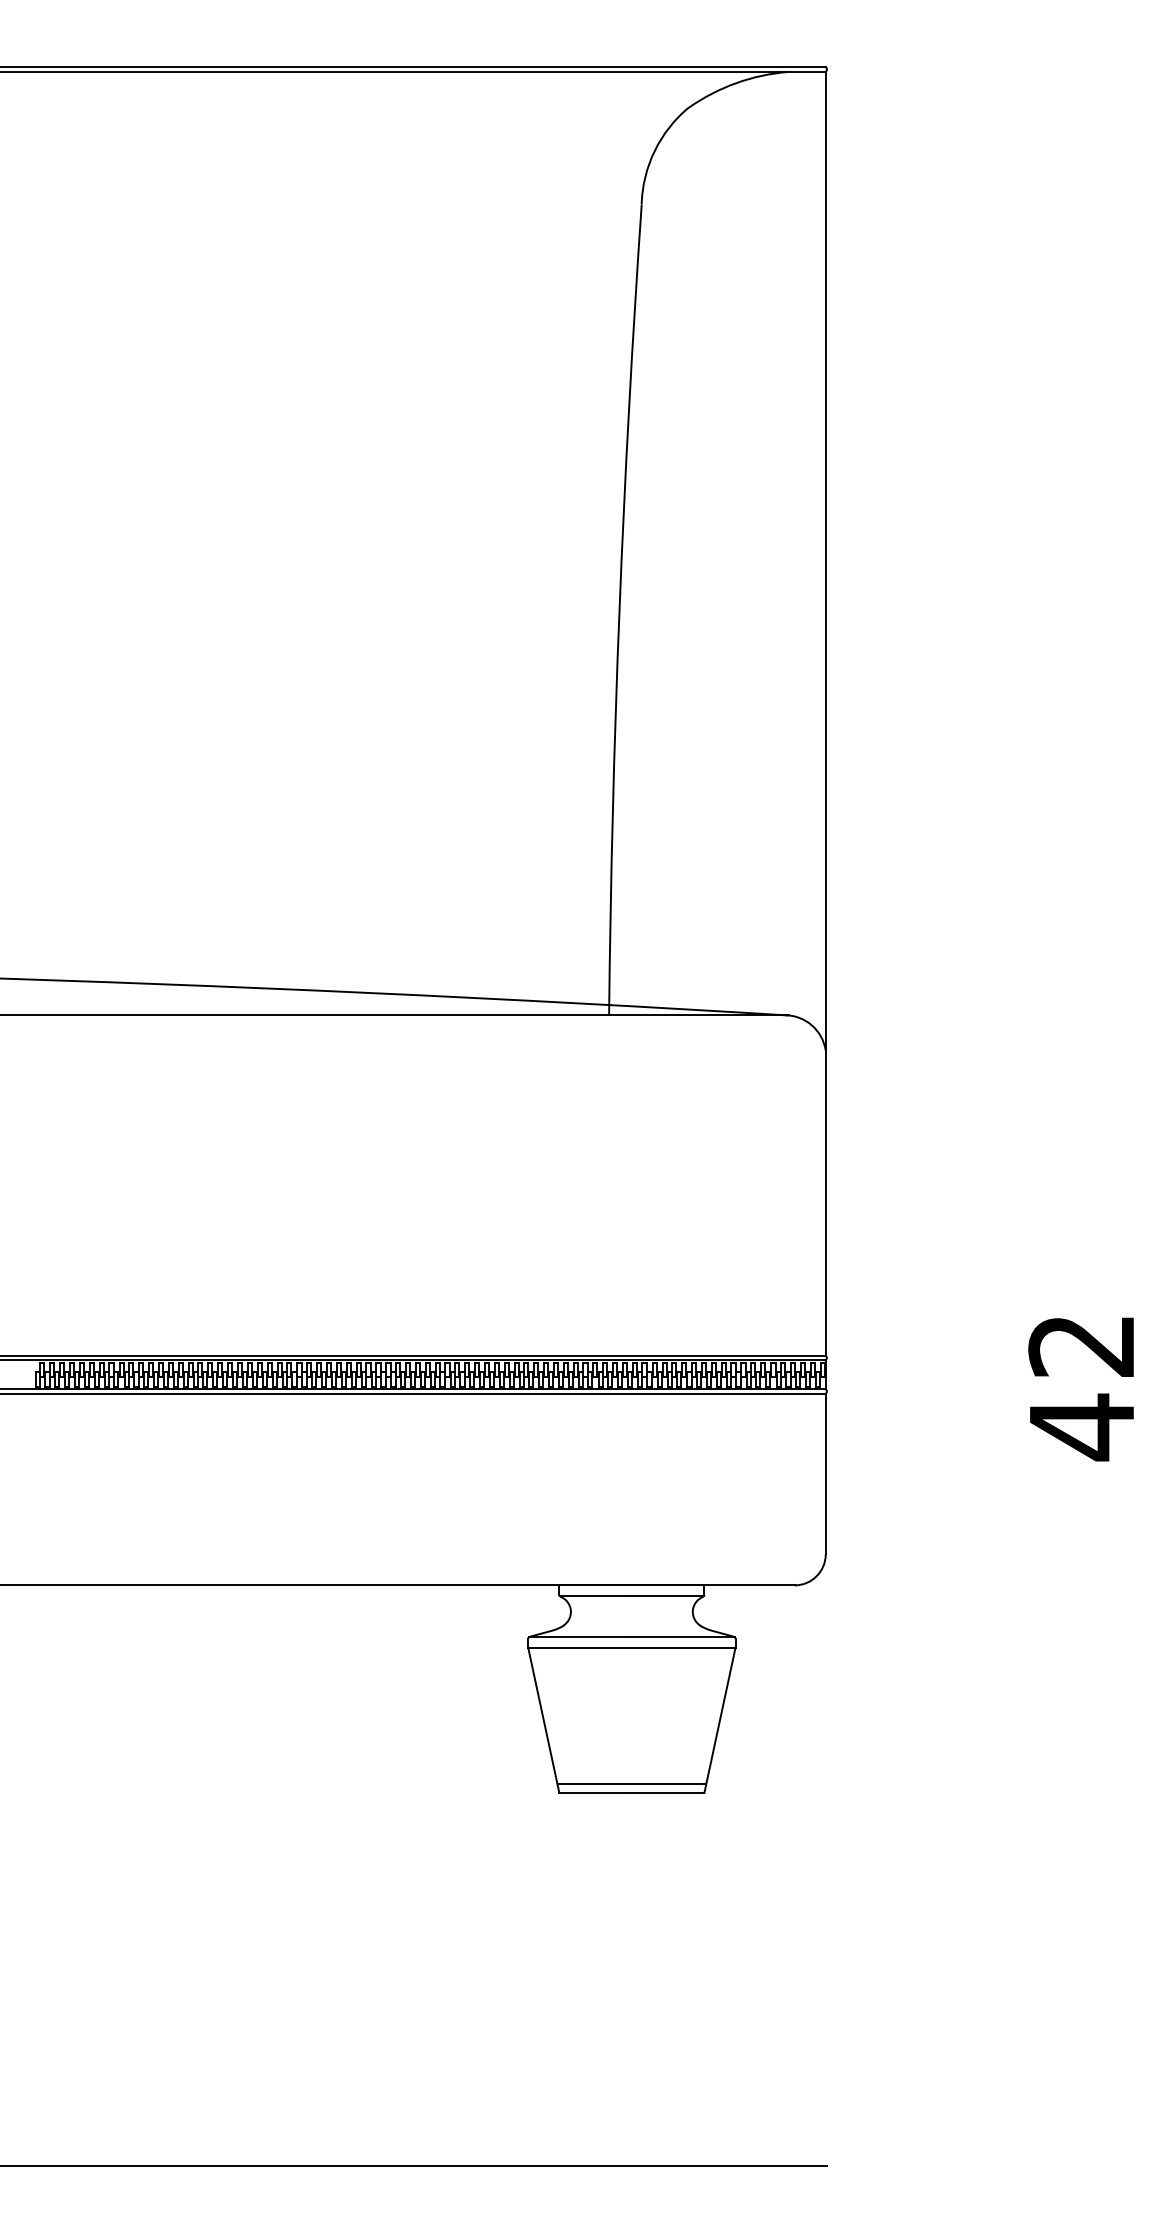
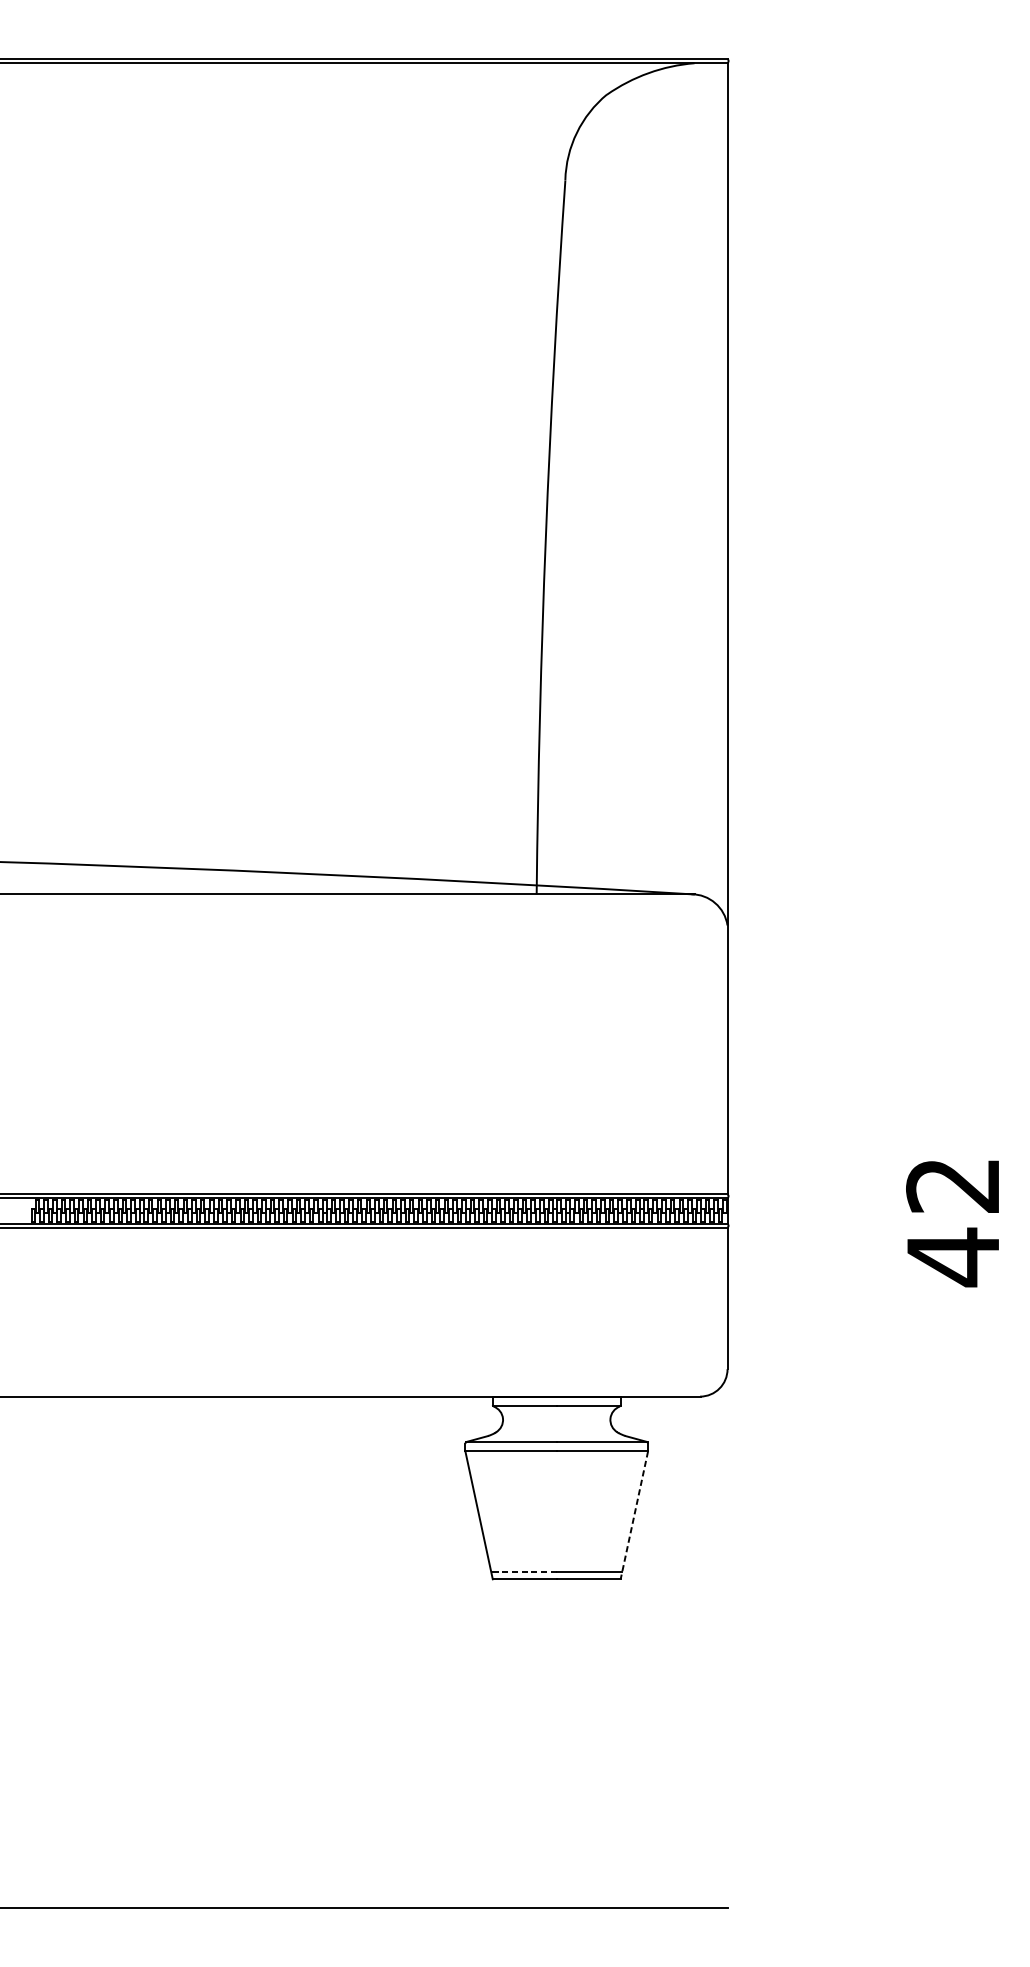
line: (719, 1720) -> (633, 1515), solid -> dashed
line: (594, 1784) -> (523, 1572), solid -> dashed

